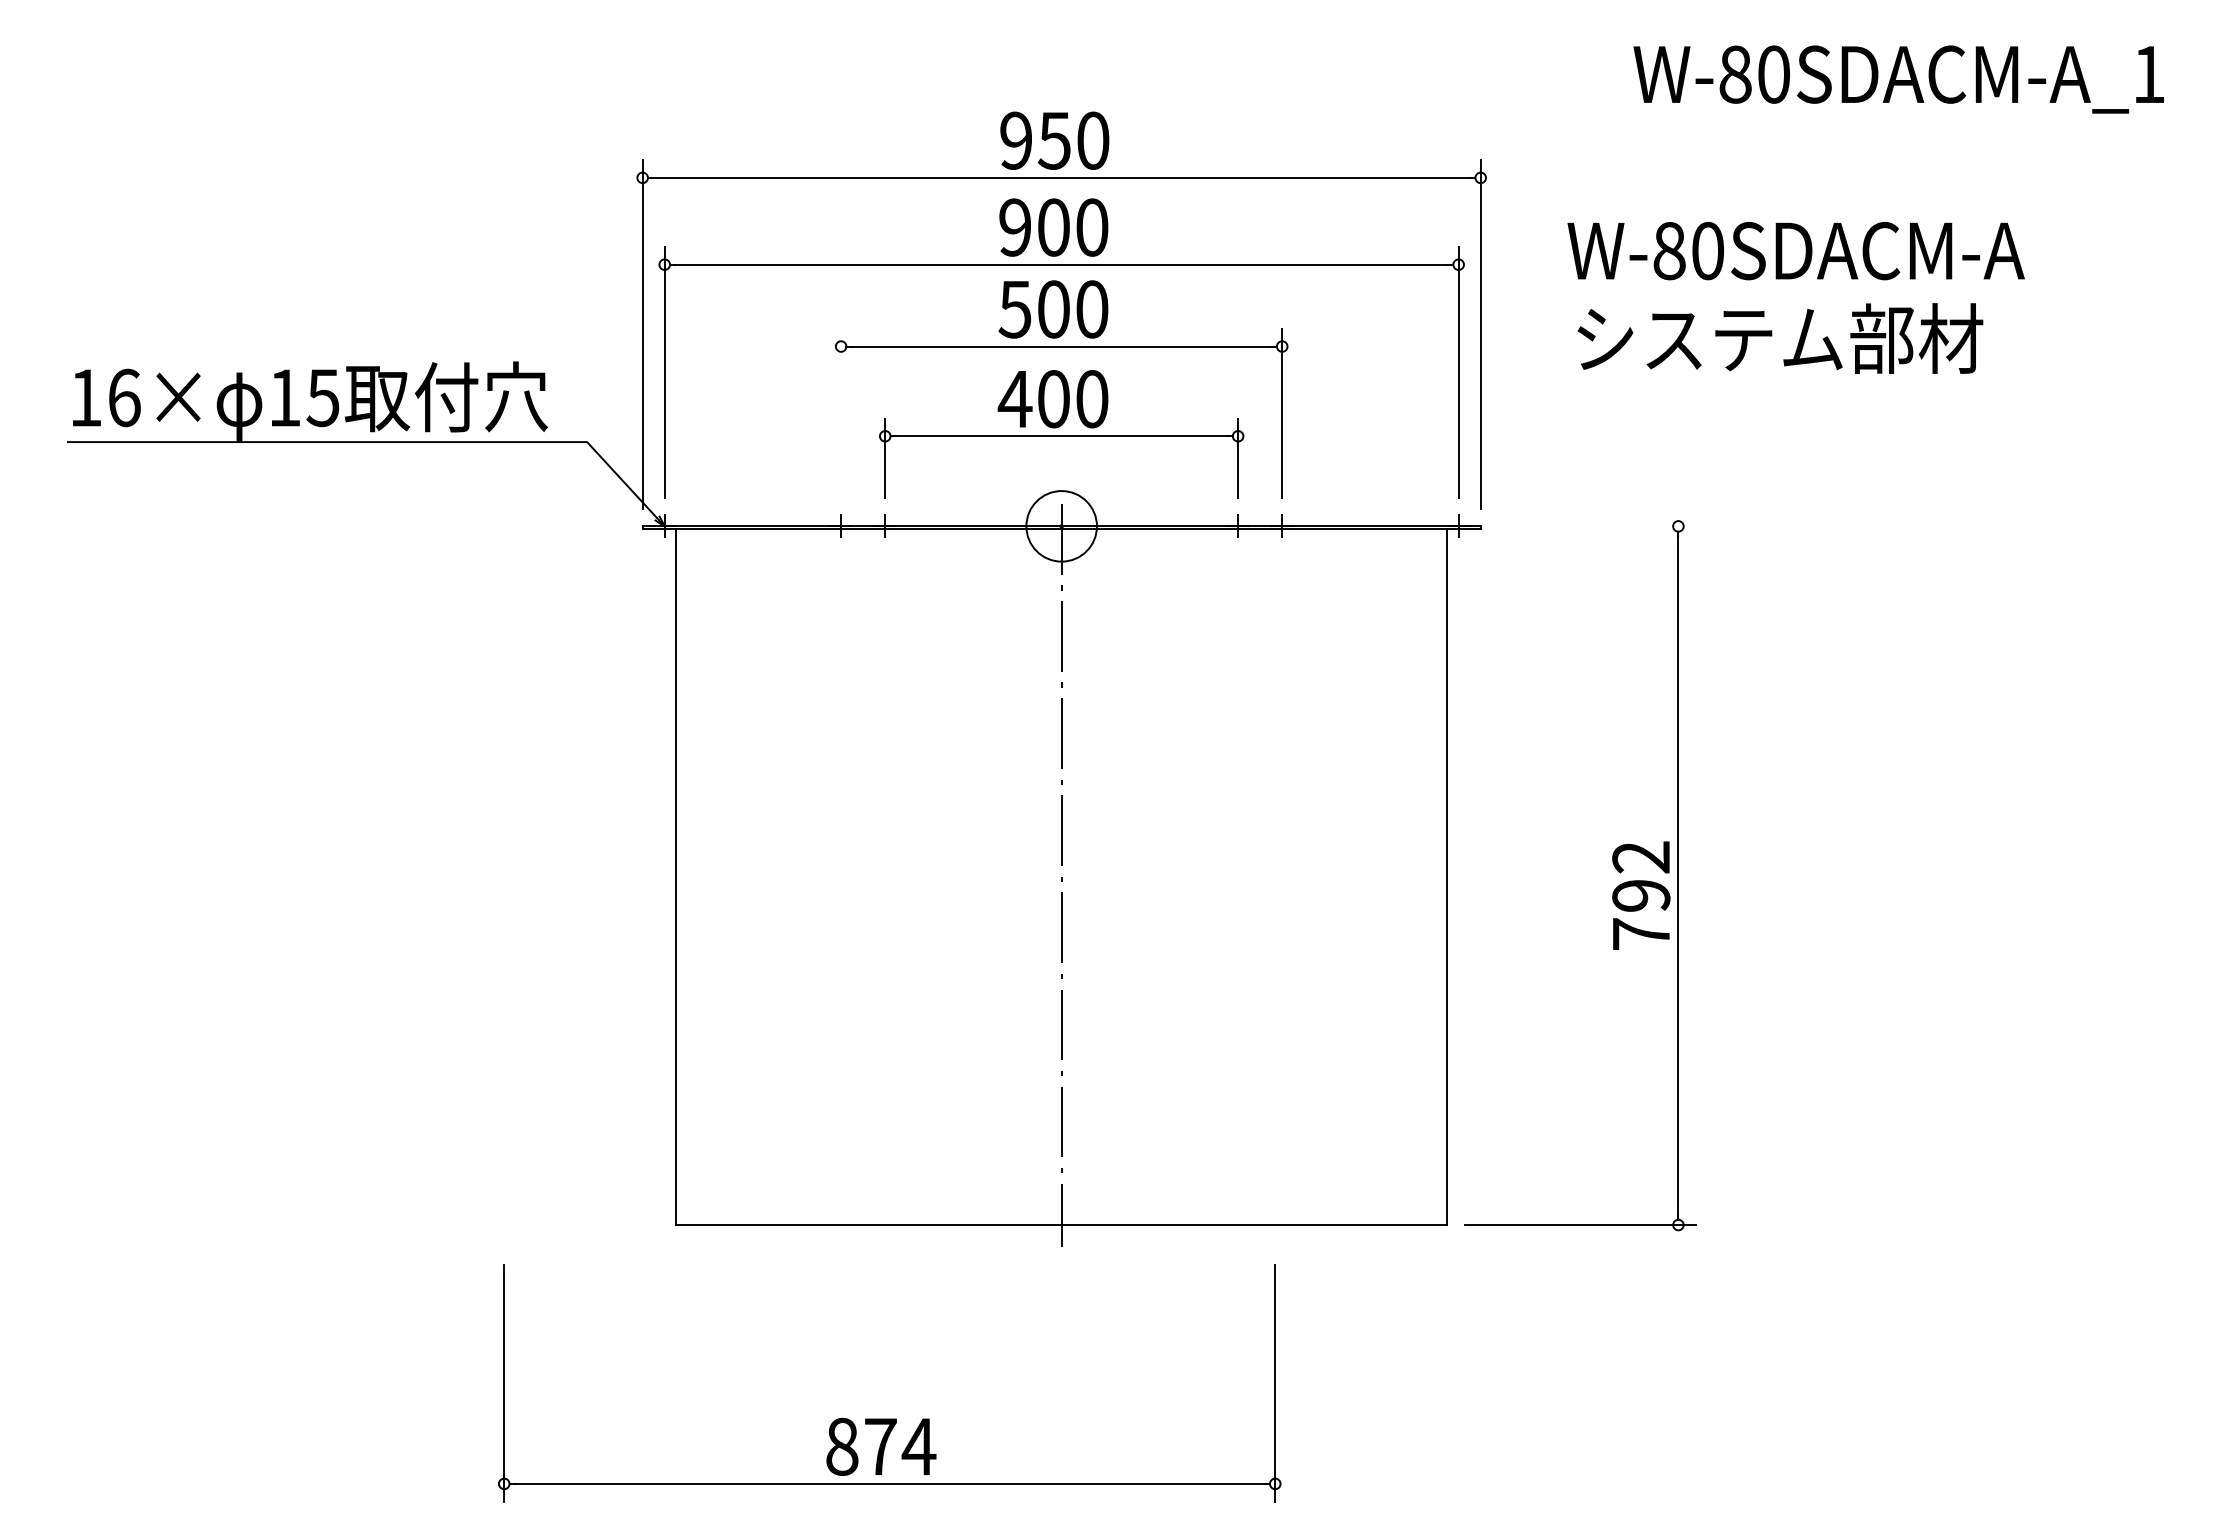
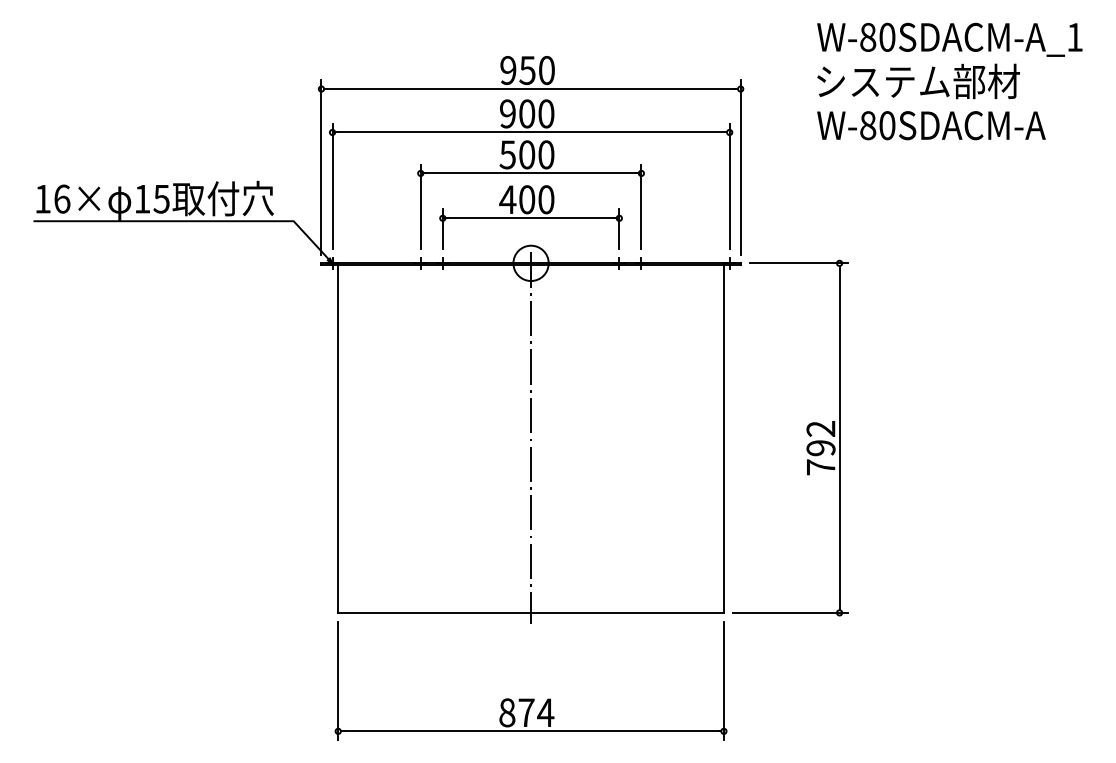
text: (1796, 250) -> (931, 125), moved
text: (1780, 338) -> (918, 81), moved
line: (840, 412) -> (420, 206), added
line: (1596, 526) -> (798, 263), added
part: (888, 1418) -> (530, 698), moved

